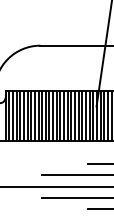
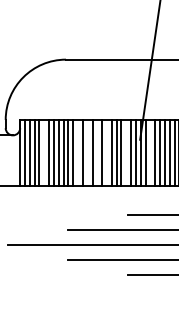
line: (24, 116) -> (44, 152), removed
line: (49, 116) -> (78, 152), removed
line: (56, 116) -> (87, 152), removed
line: (64, 116) -> (97, 152), removed
line: (71, 116) -> (107, 152), removed
line: (86, 116) -> (126, 152), removed
line: (104, 116) -> (150, 152), removed

